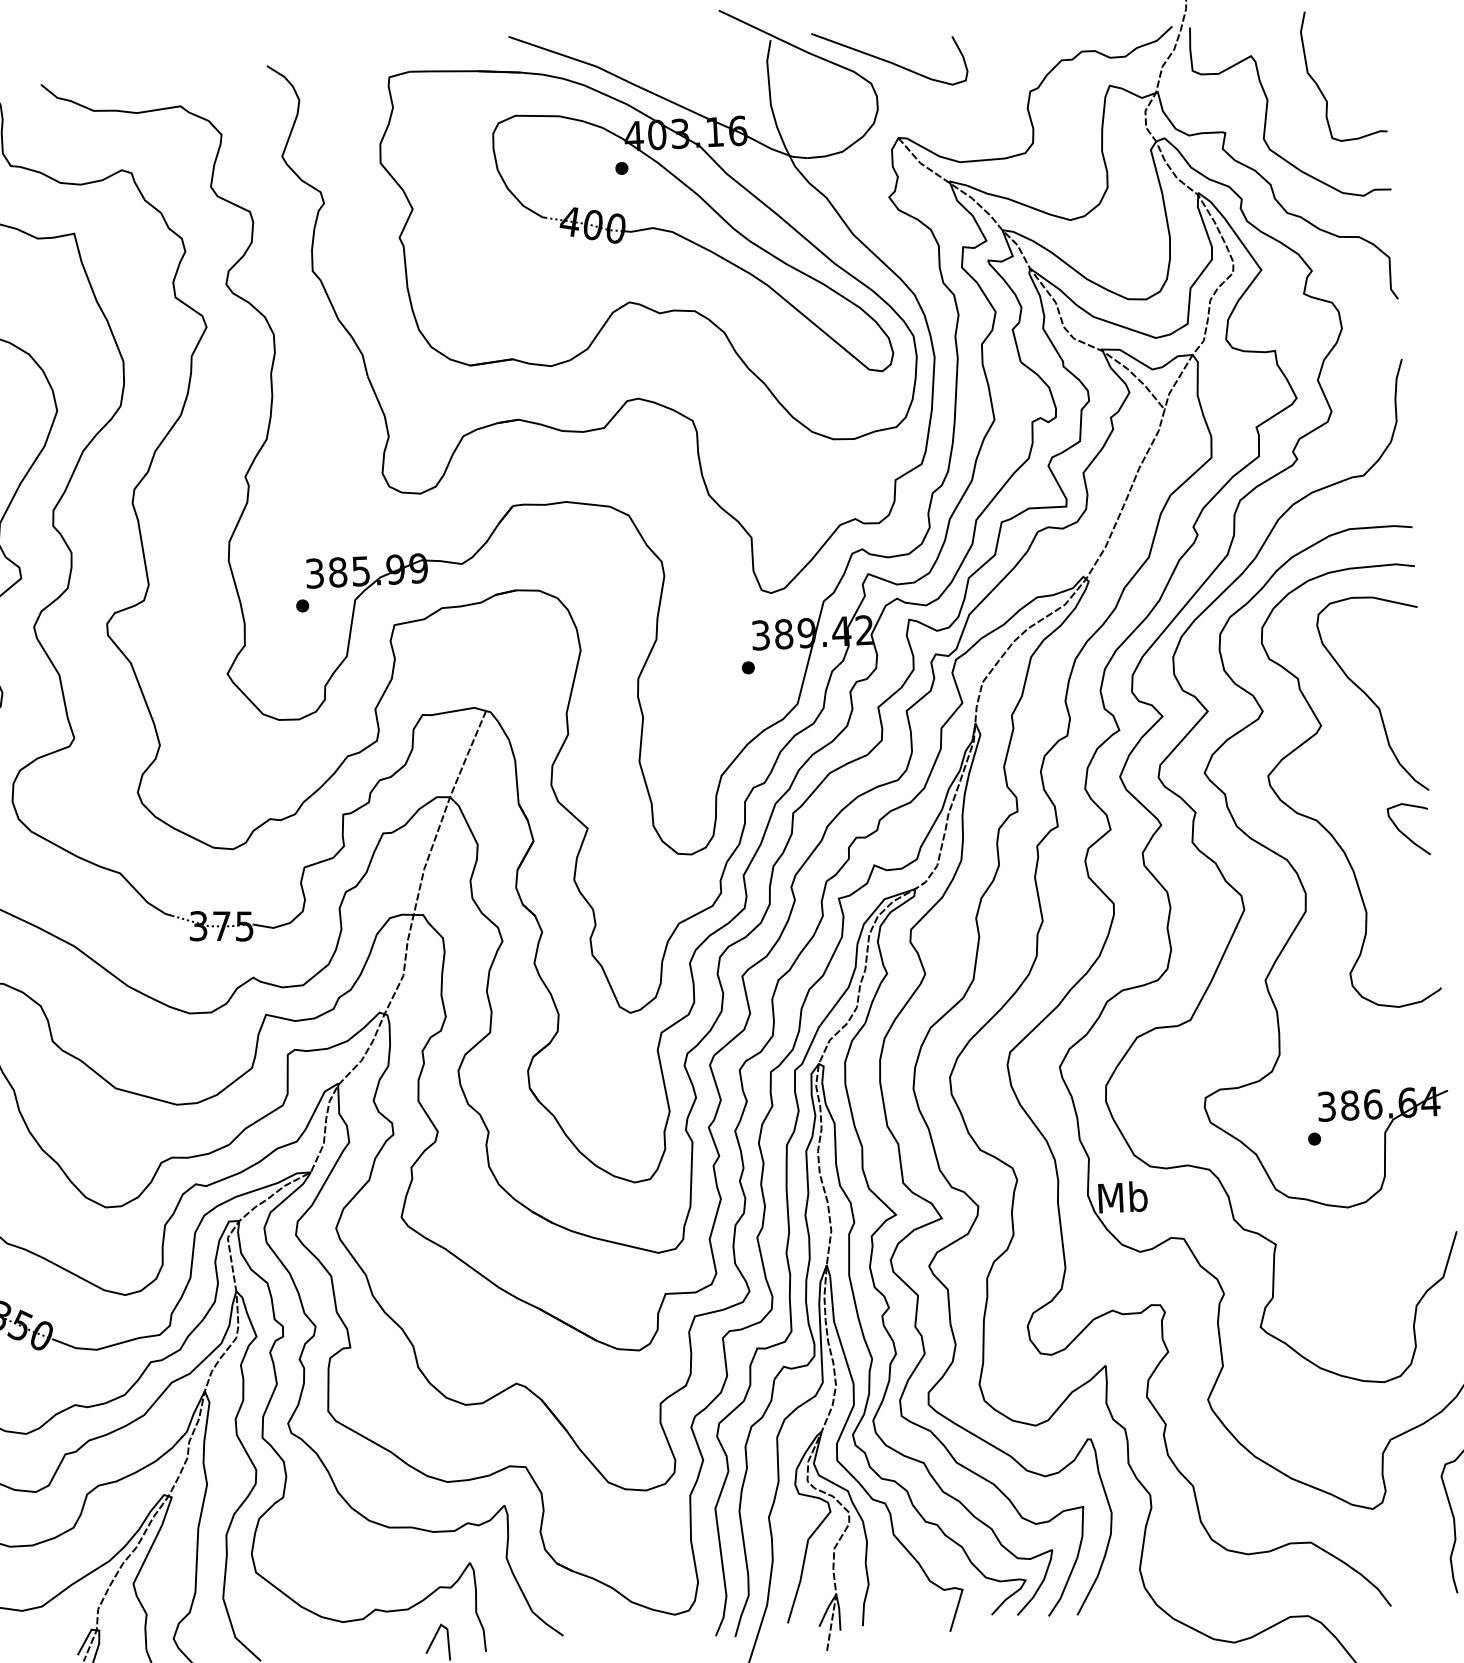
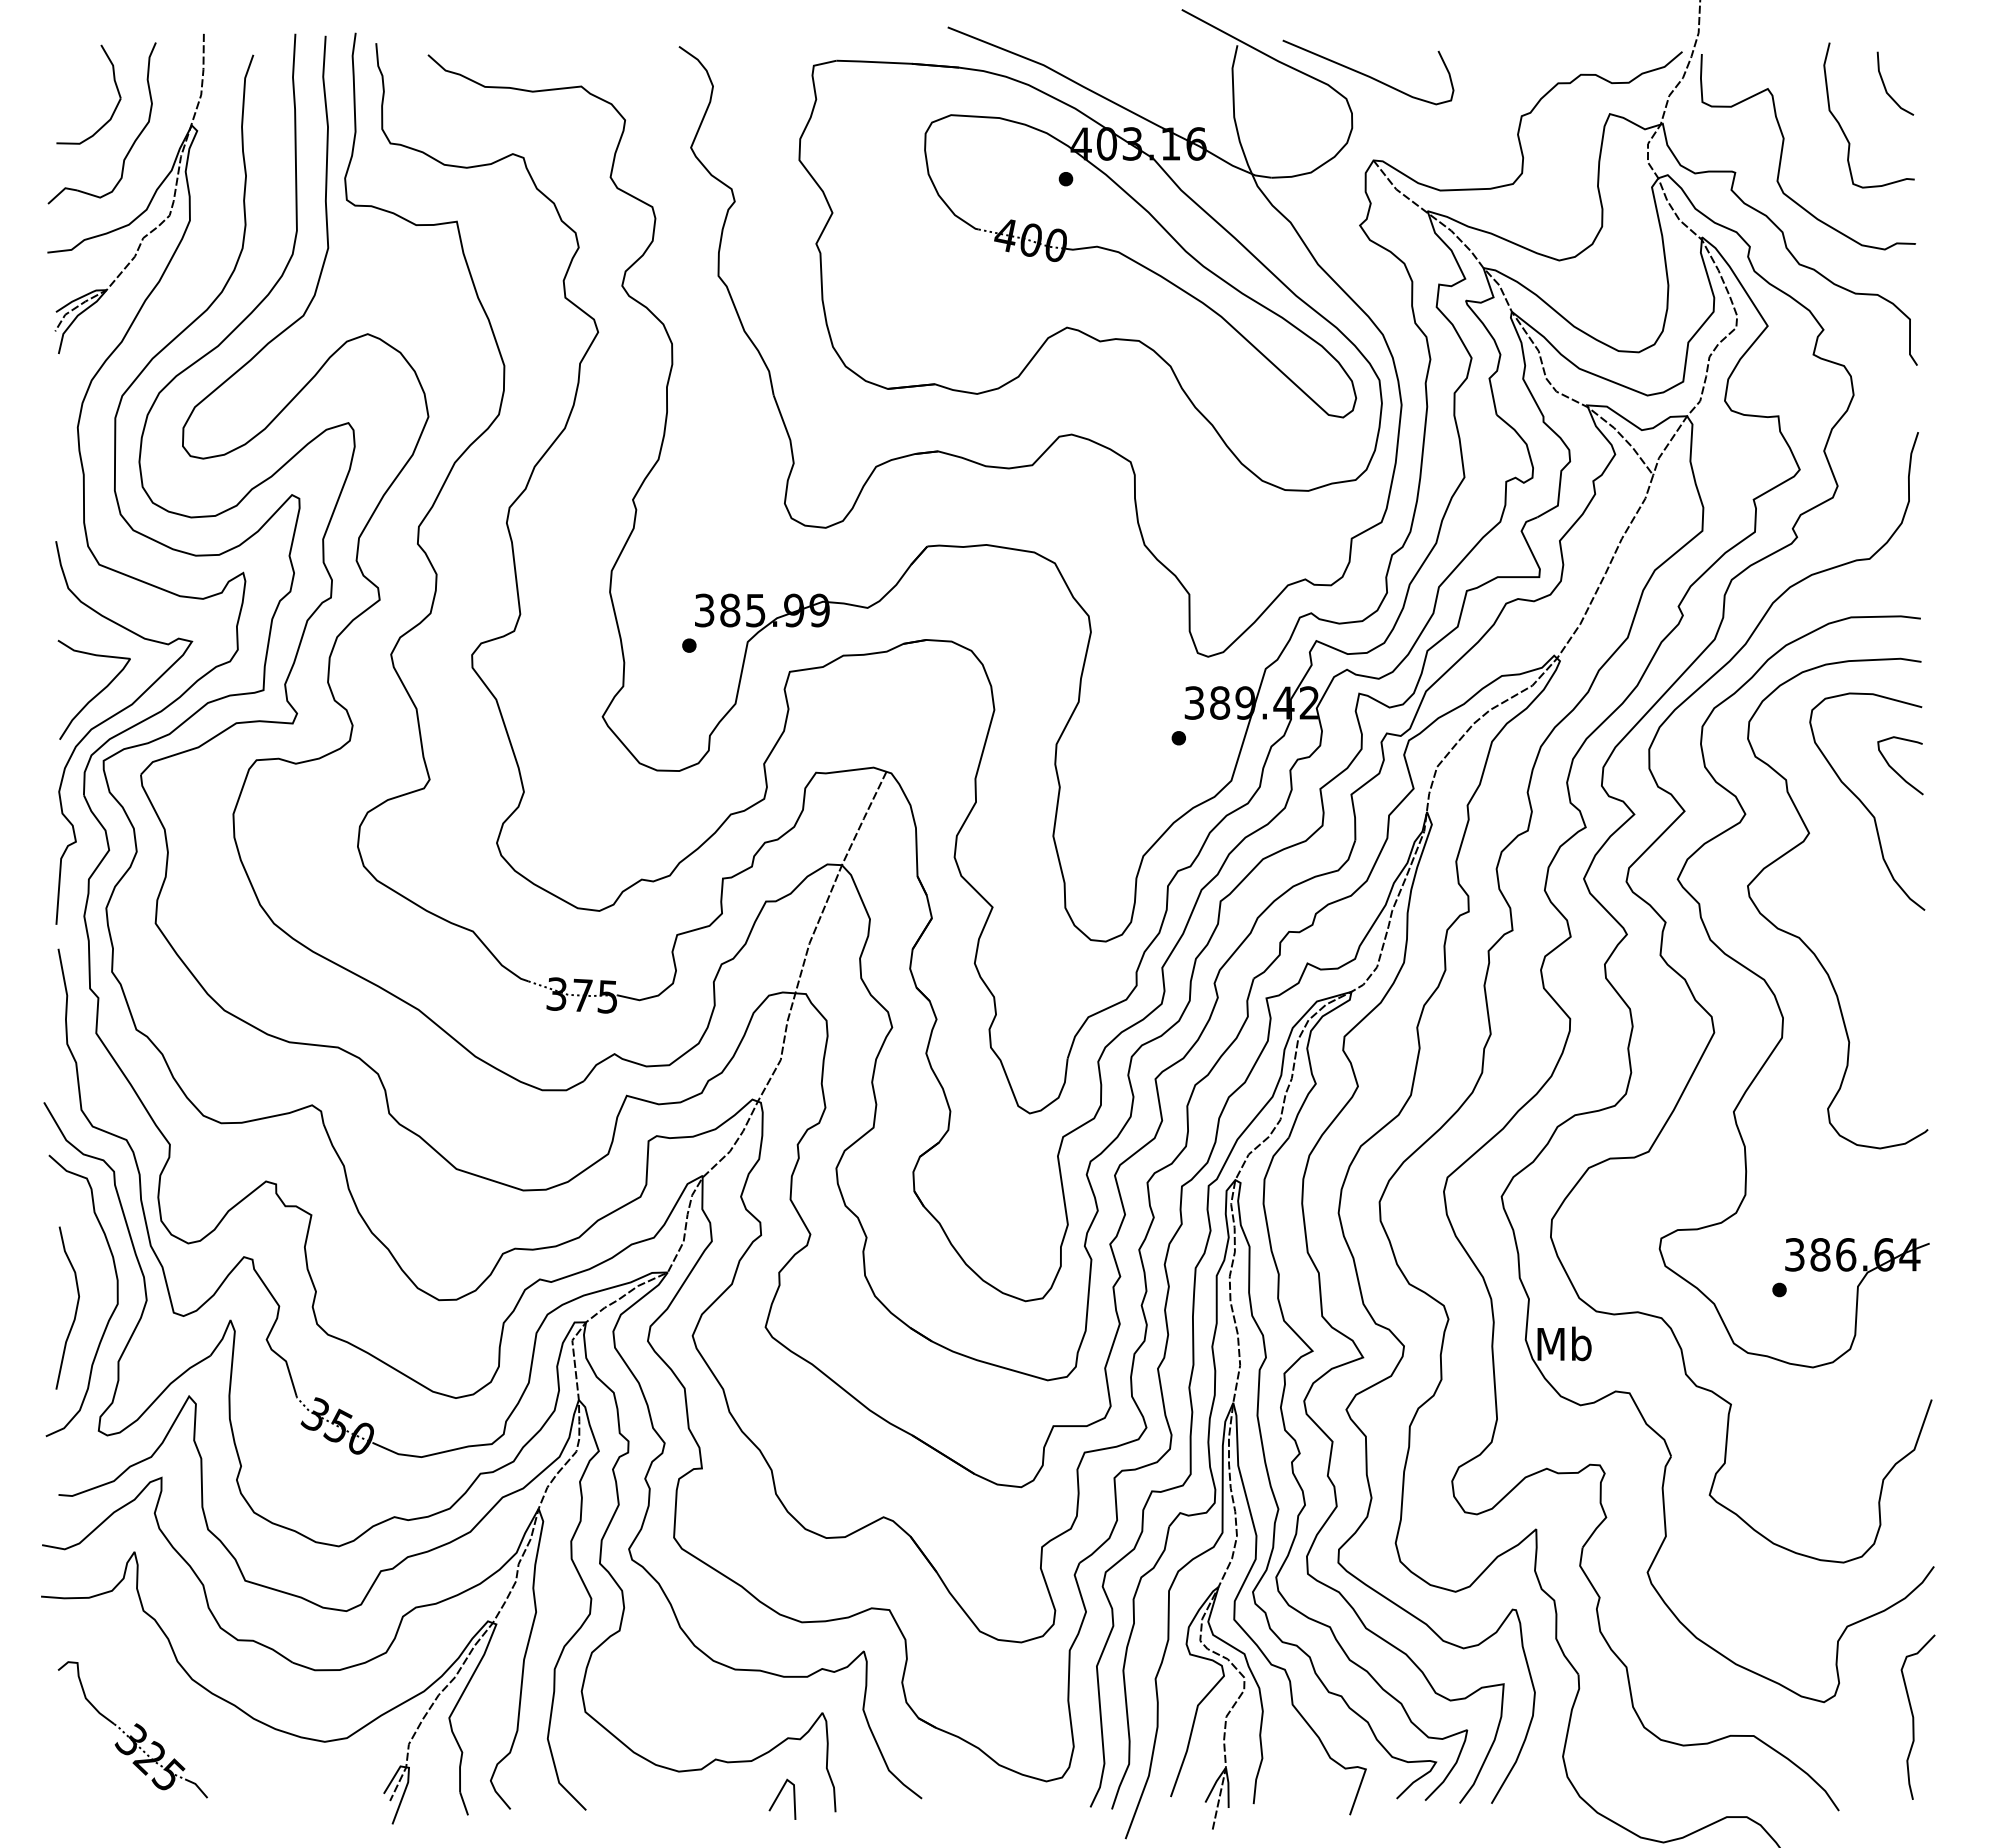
line: (1357, 47) -> (1885, 85), added
curve: (1404, 834) -> (1895, 770), moved

